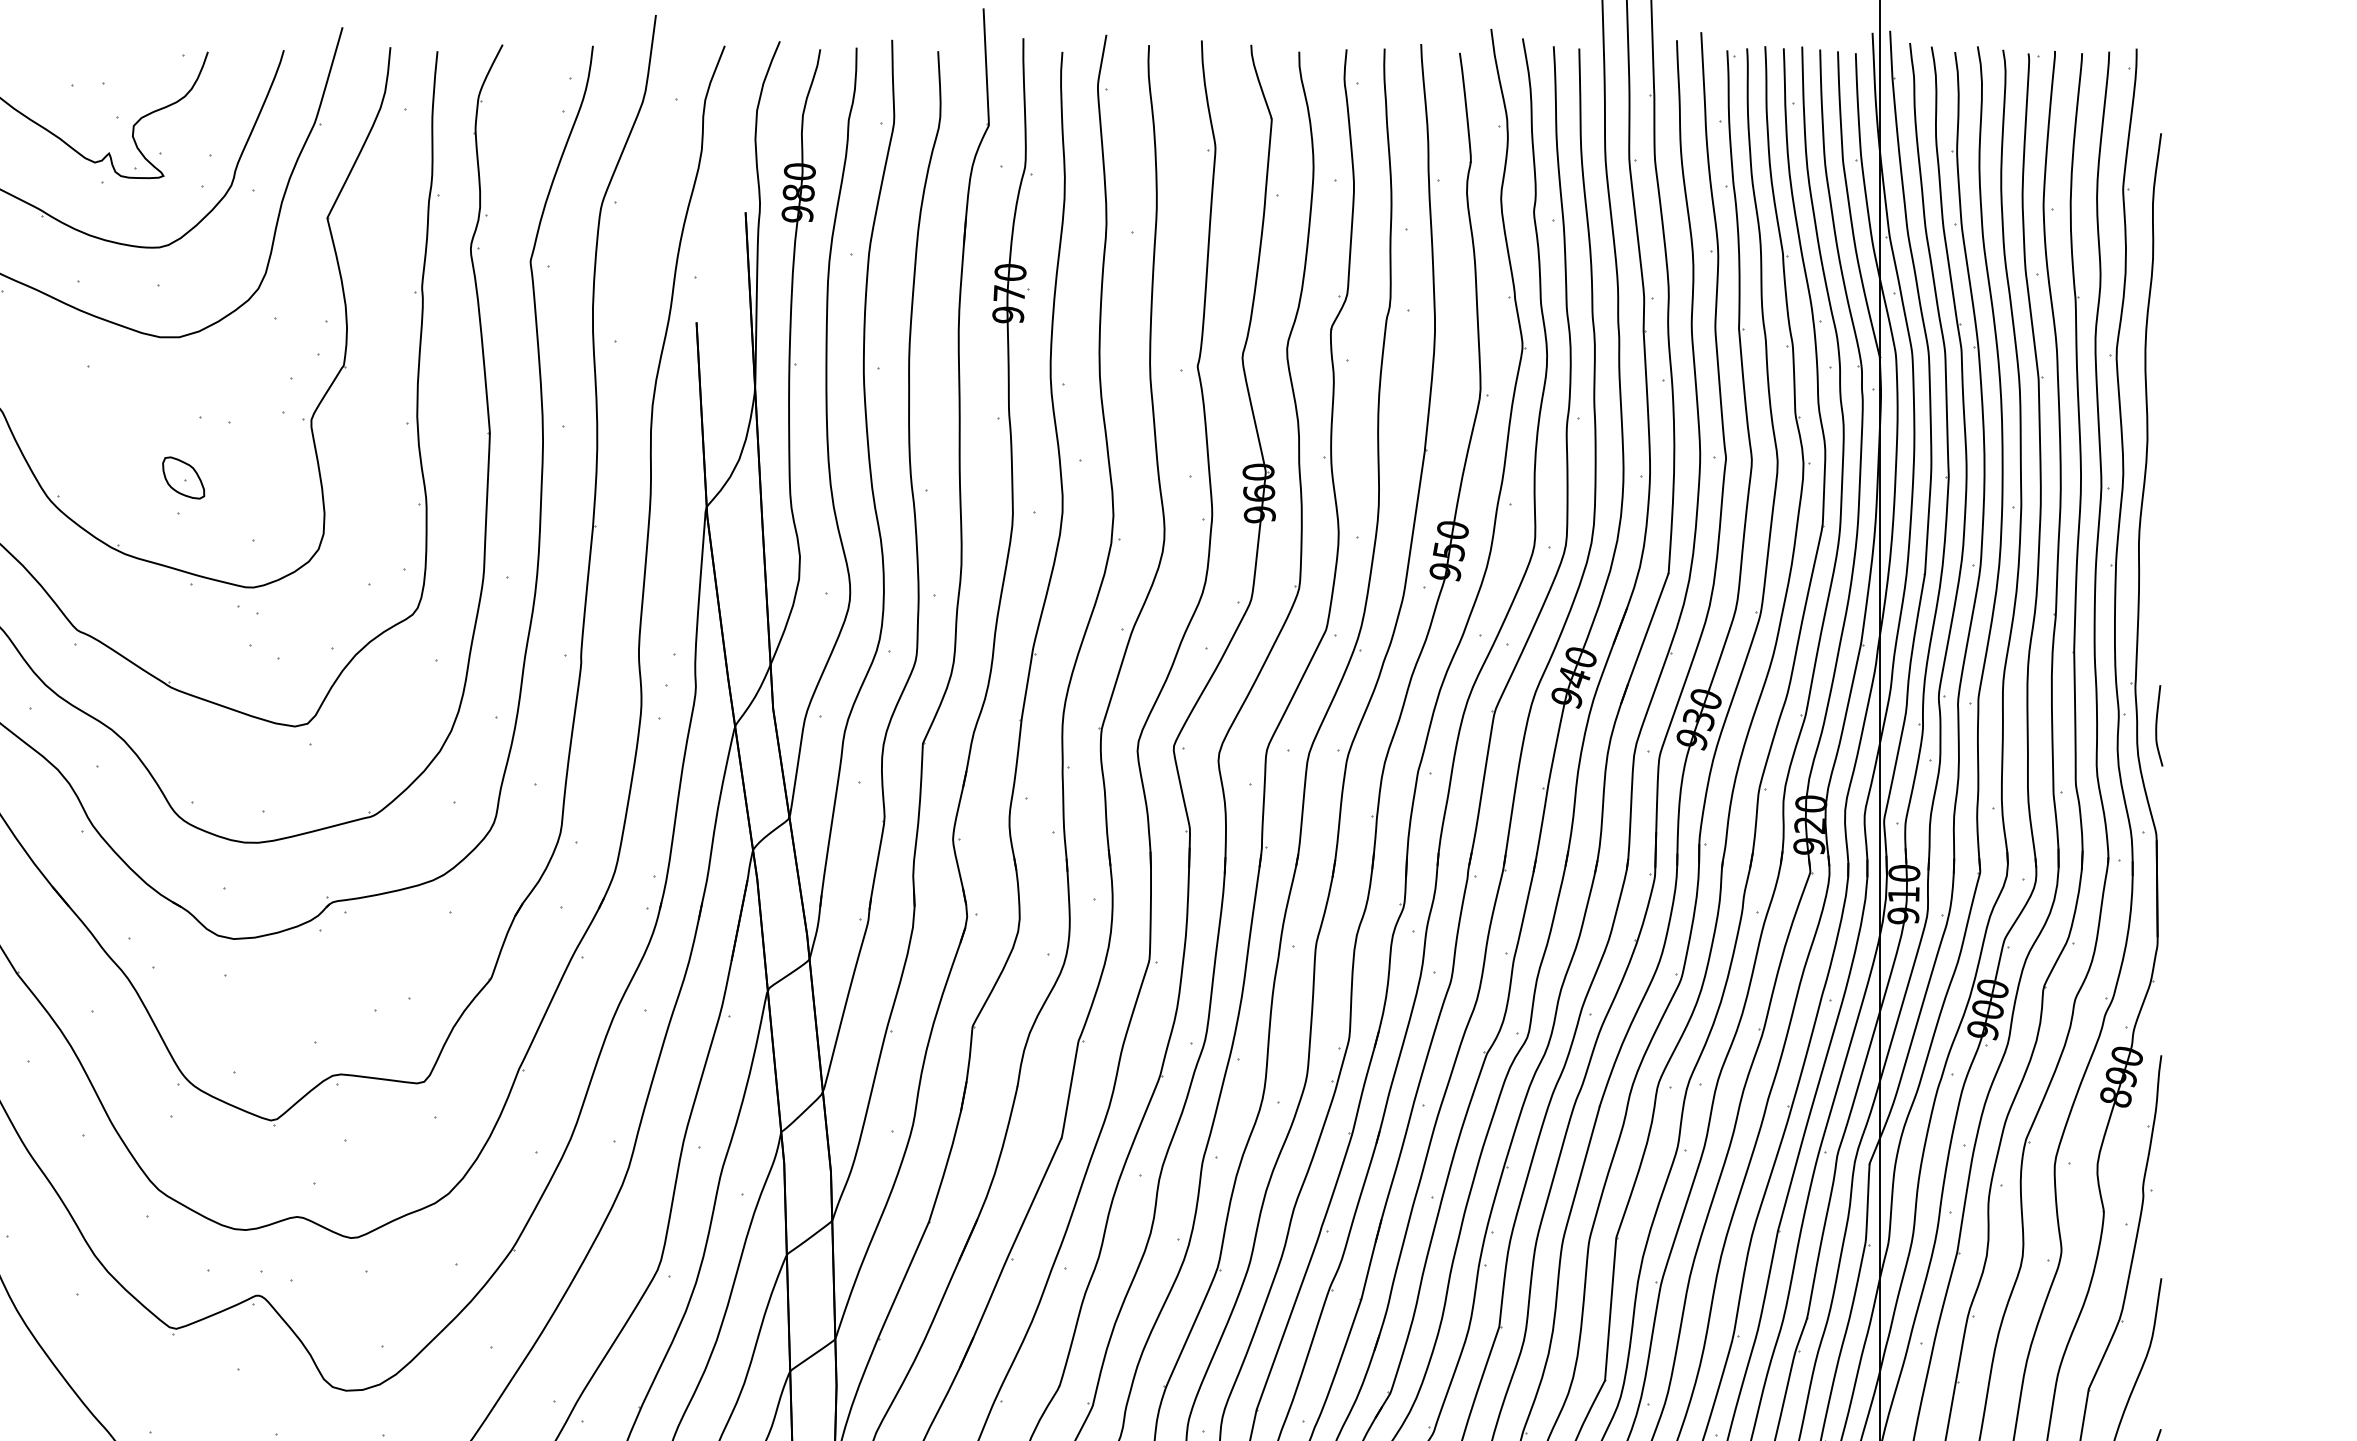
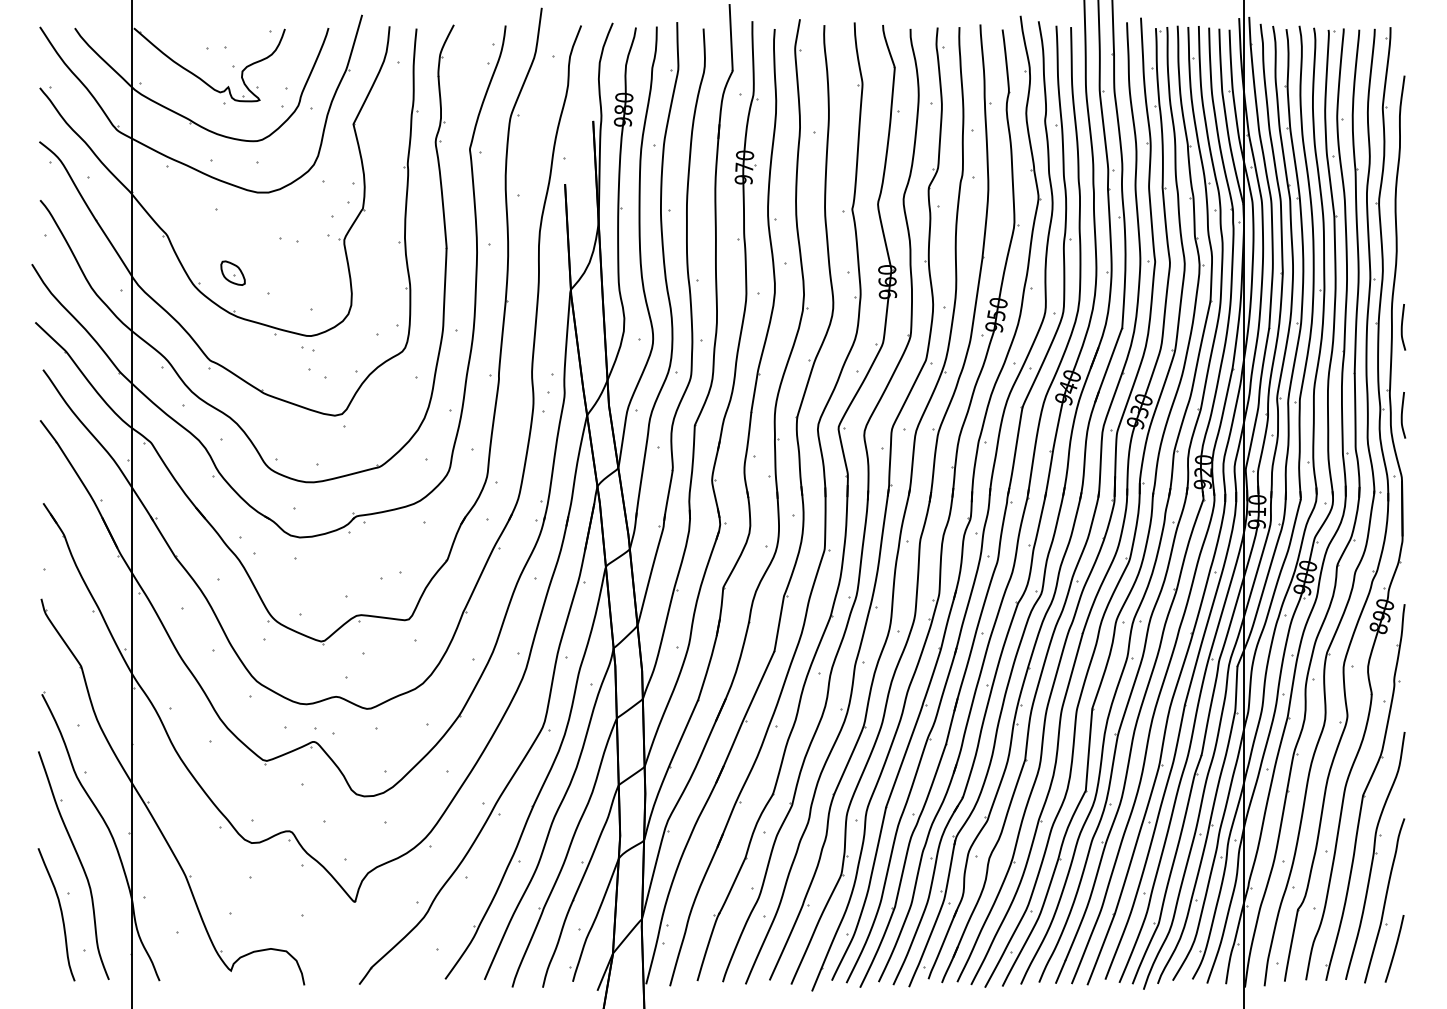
part: (182, 476) -> (232, 272), moved
curve: (2157, 572) -> (1402, 327), added

